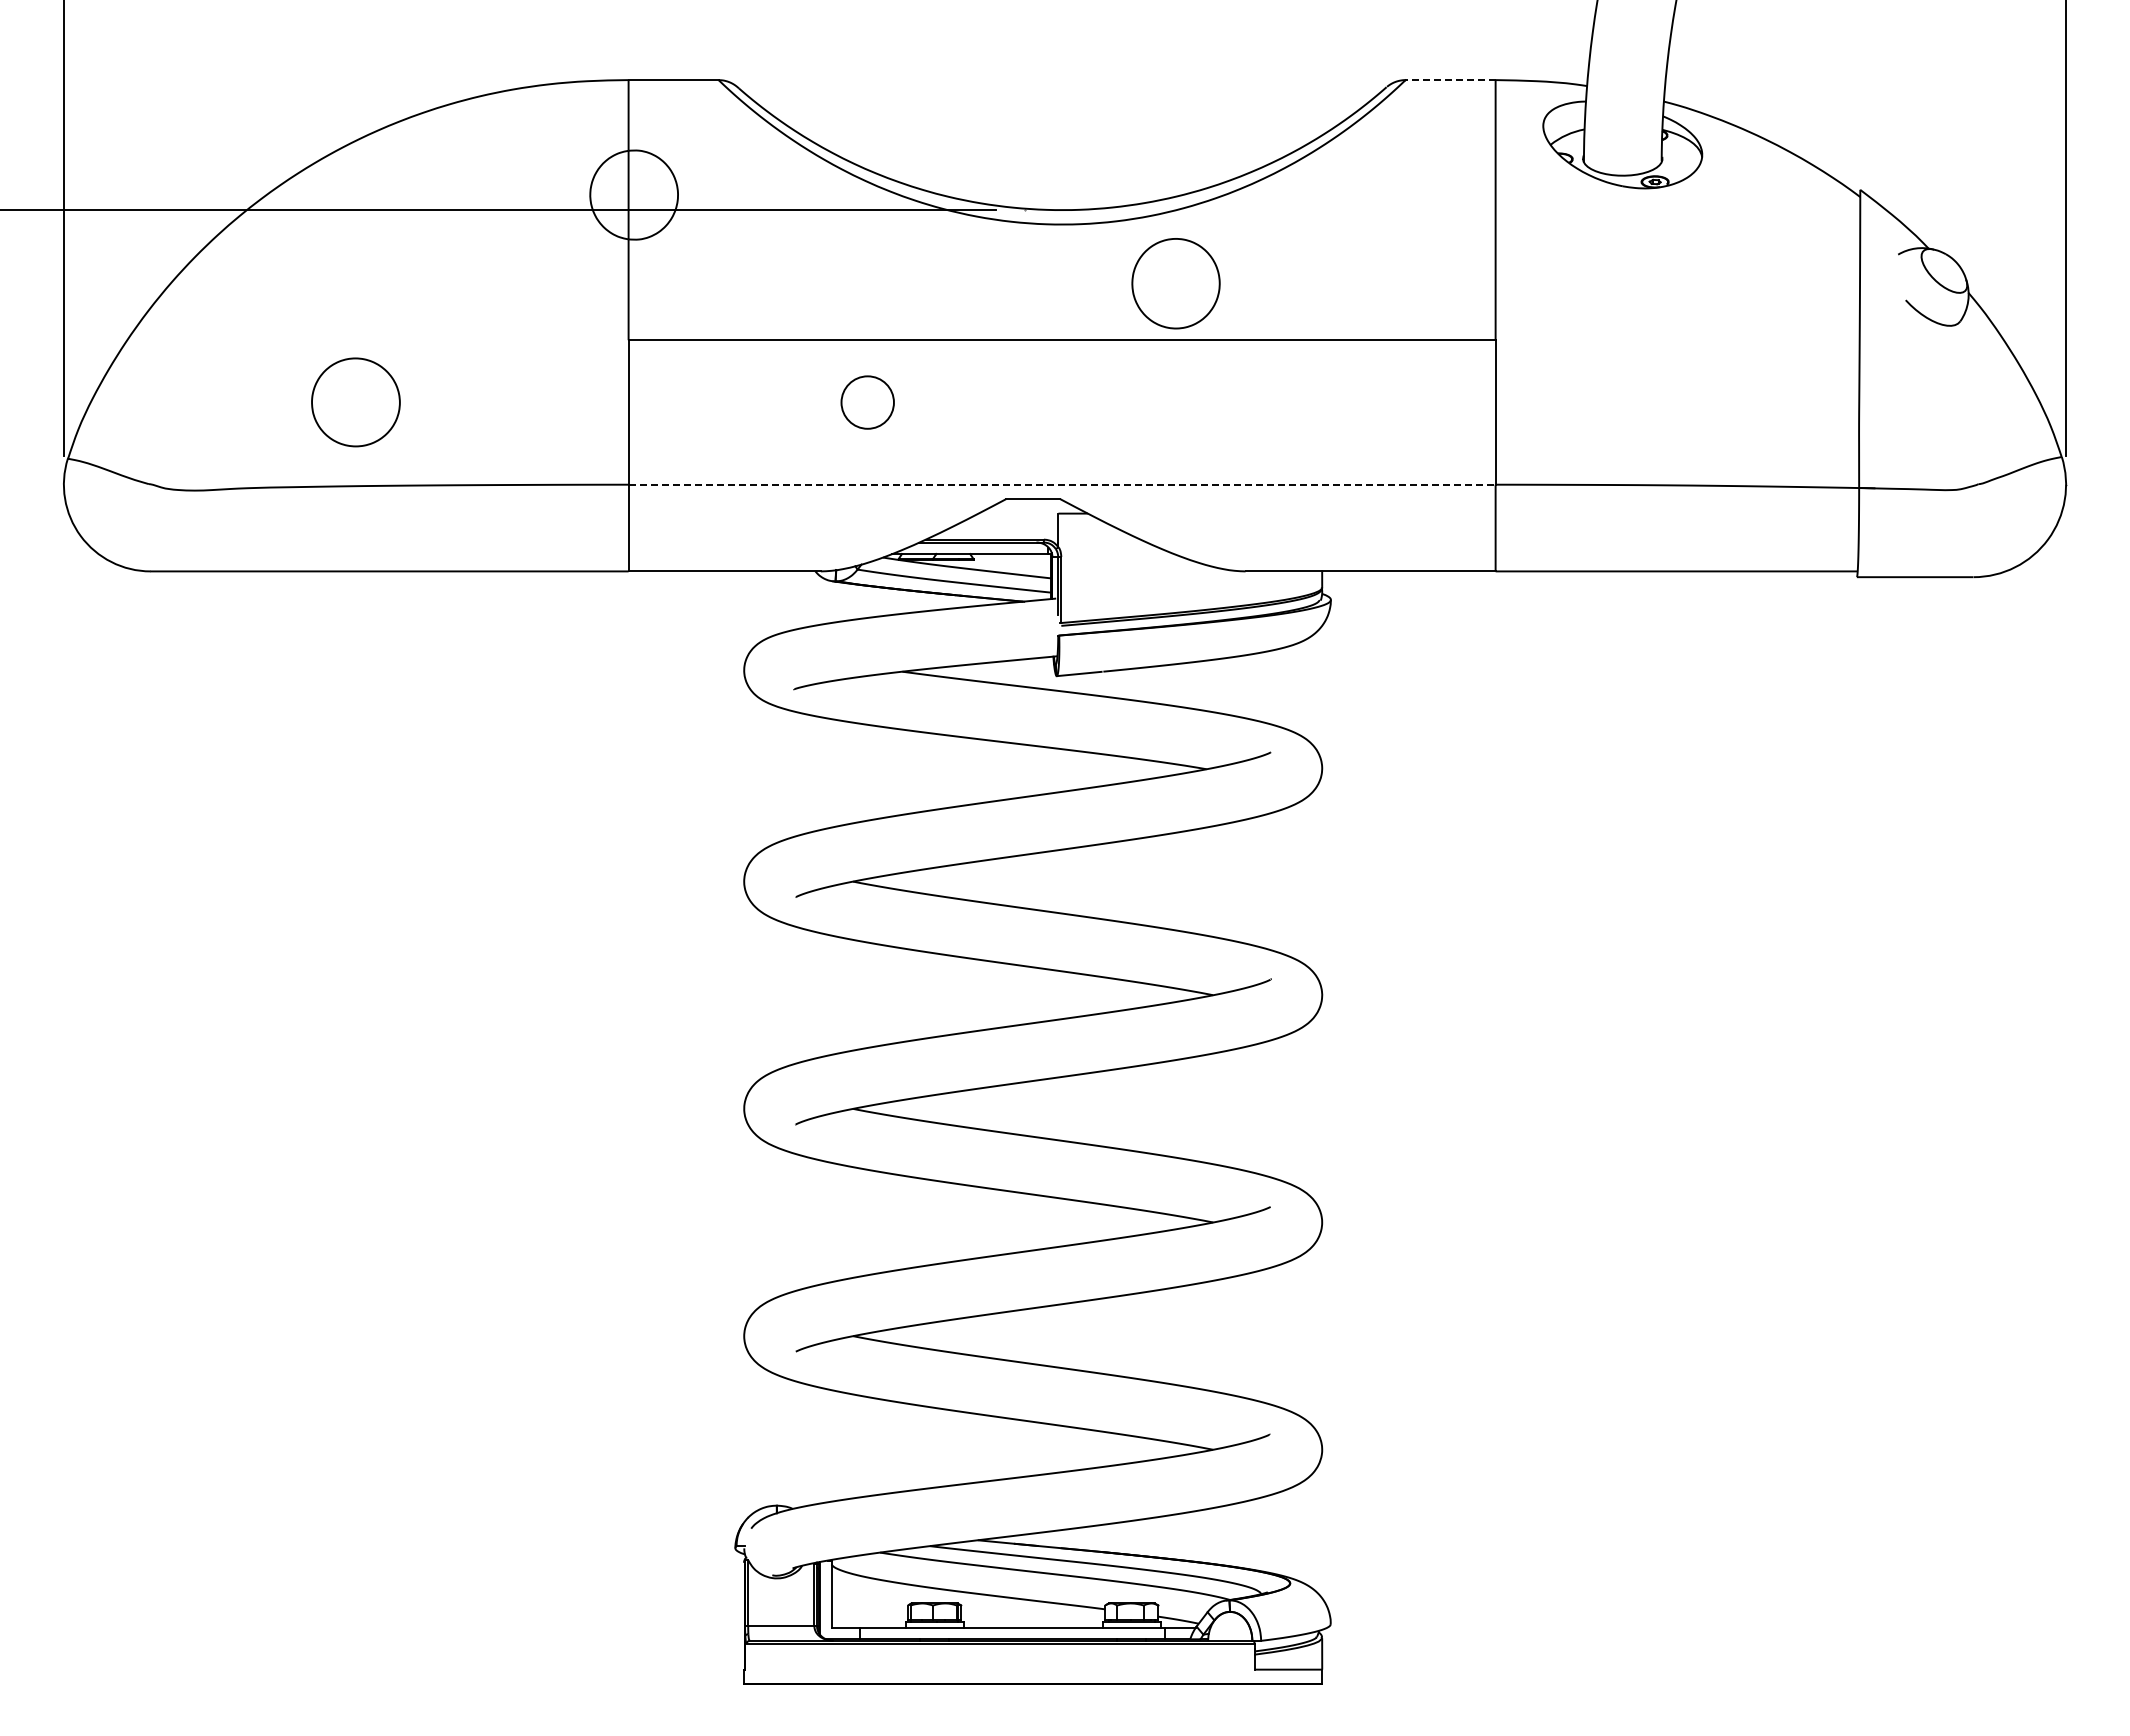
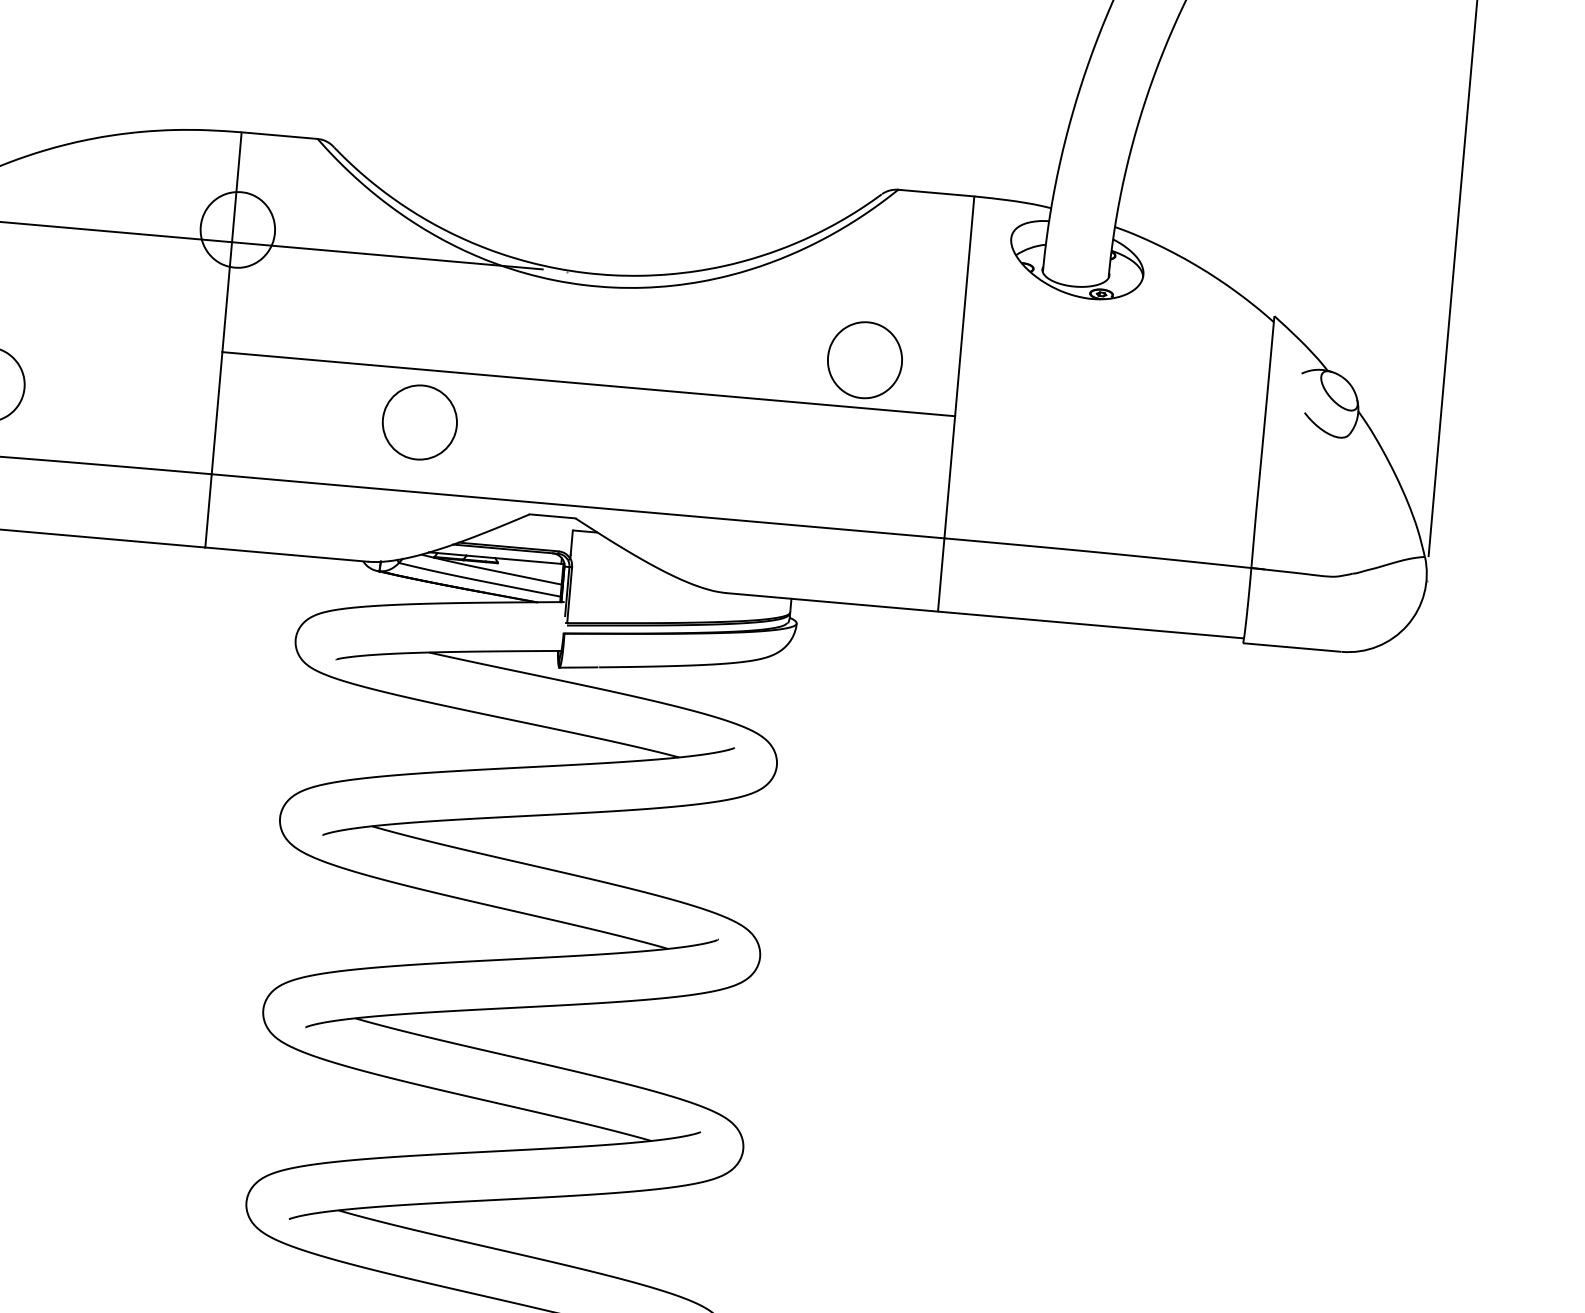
line: (1450, 80) -> (936, 193), dashed -> solid
part: (1175, 283) -> (864, 360), moved
circle: (867, 402) -> (419, 422), size x1.67
line: (1062, 484) -> (578, 506), dashed -> solid

